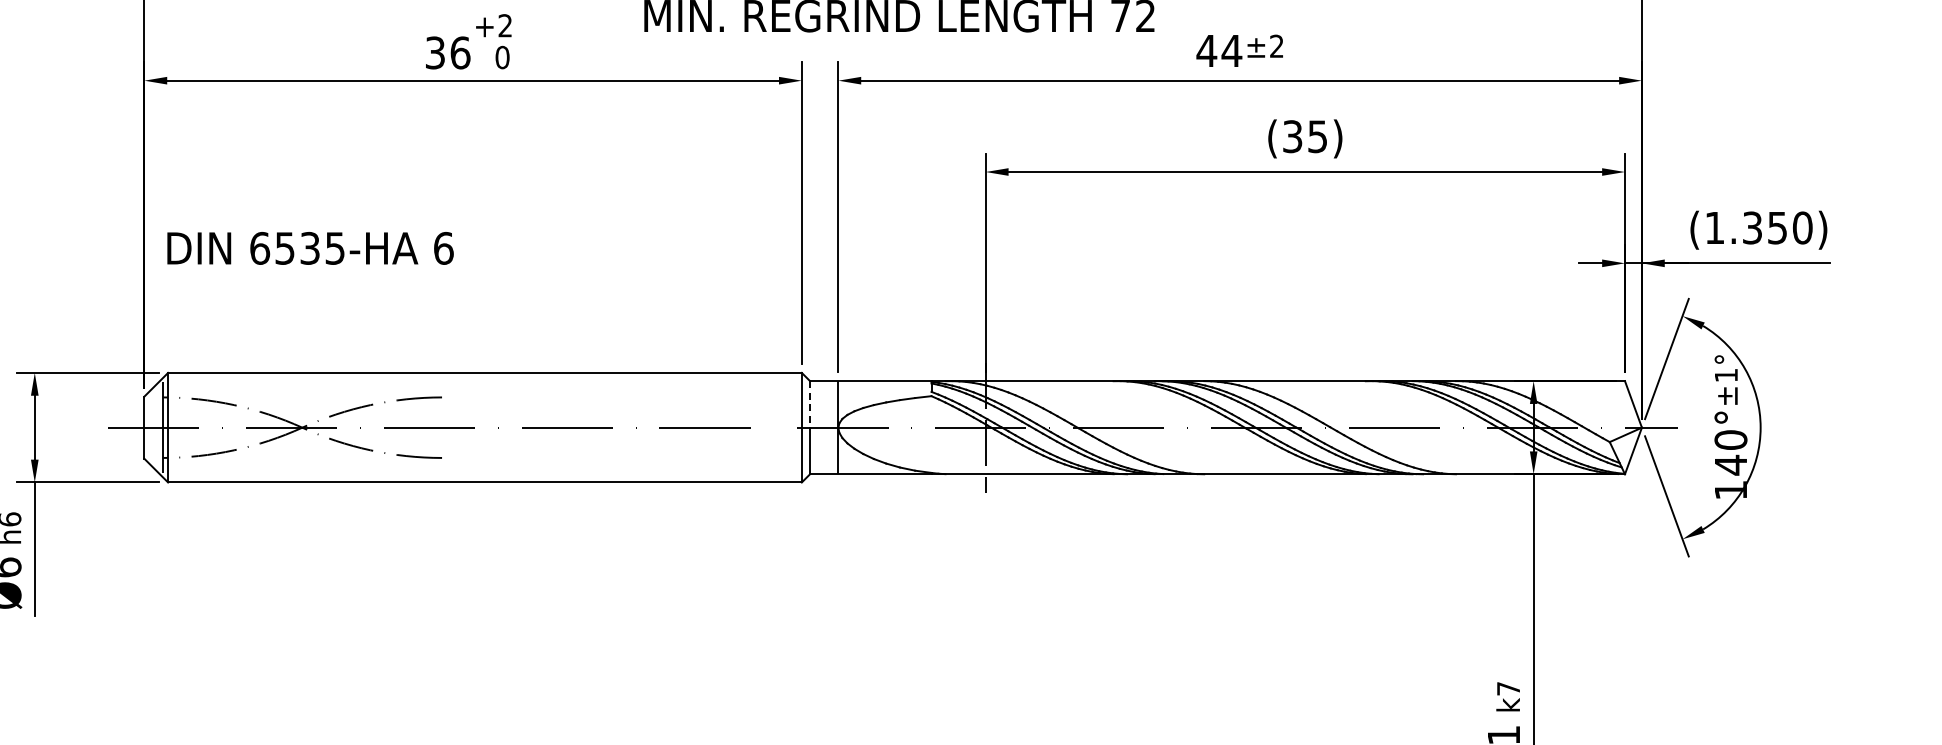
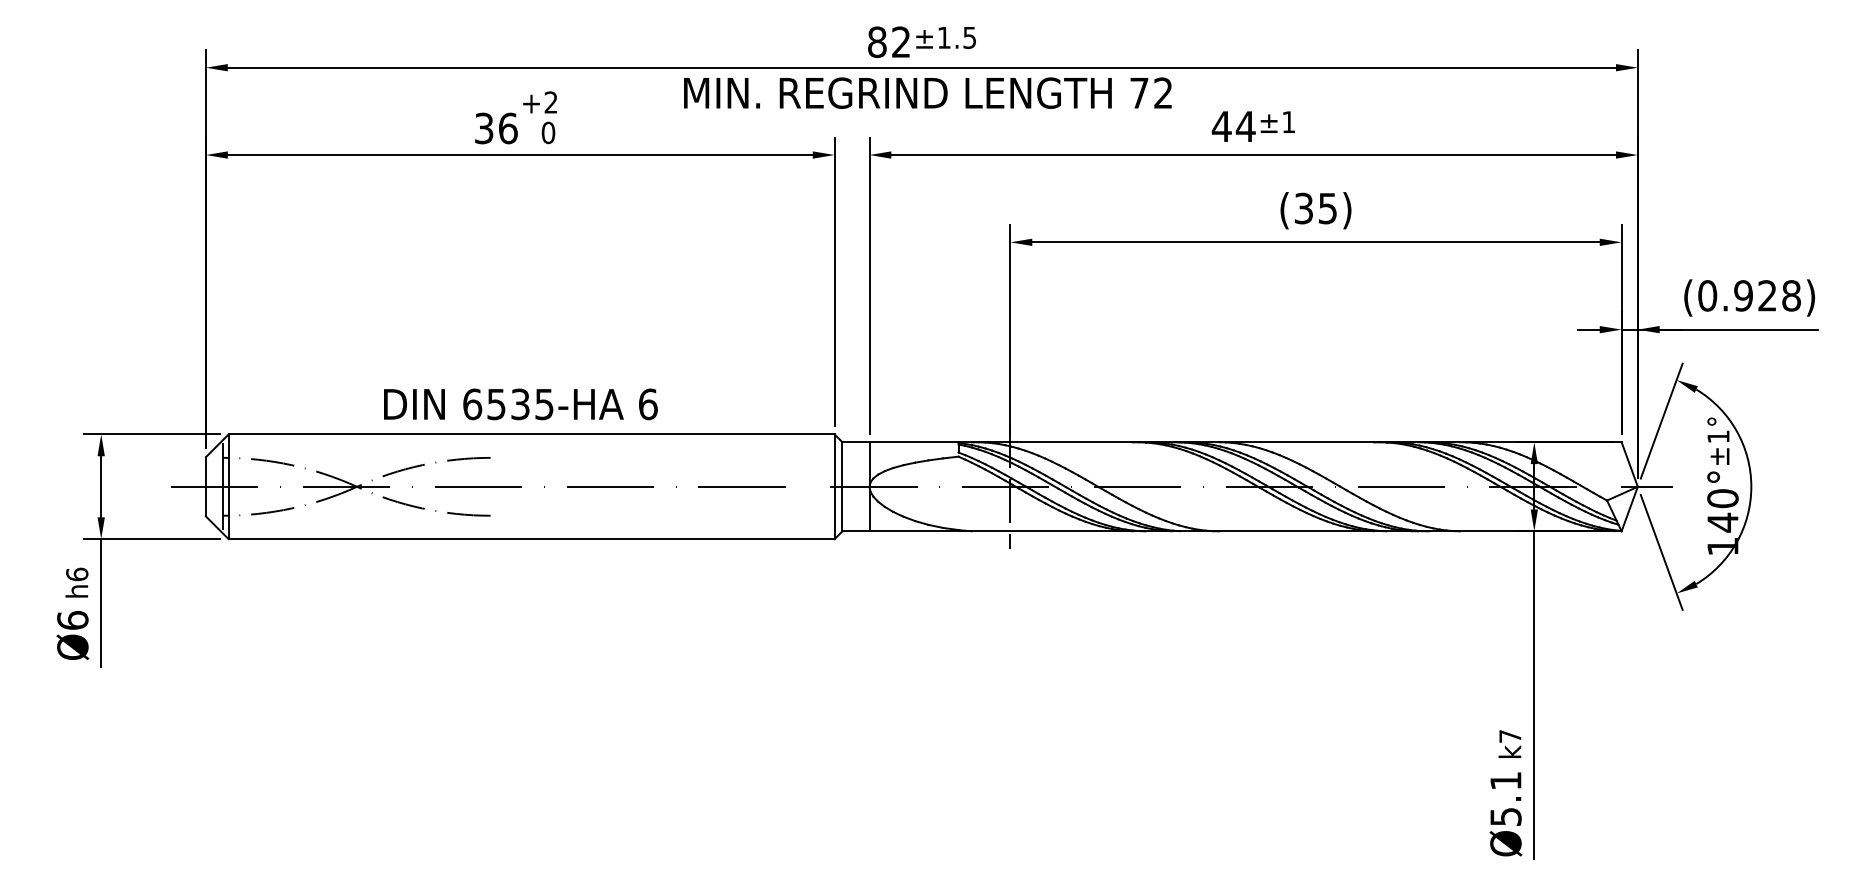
text: (1276, 45) -> (1288, 121), ±2 -> ±1
text: (1758, 227) -> (1749, 295), (1.350) -> (0.928)
text: (310, 248) -> (520, 404), moved
line: (810, 405) -> (842, 465), dashed -> solid

